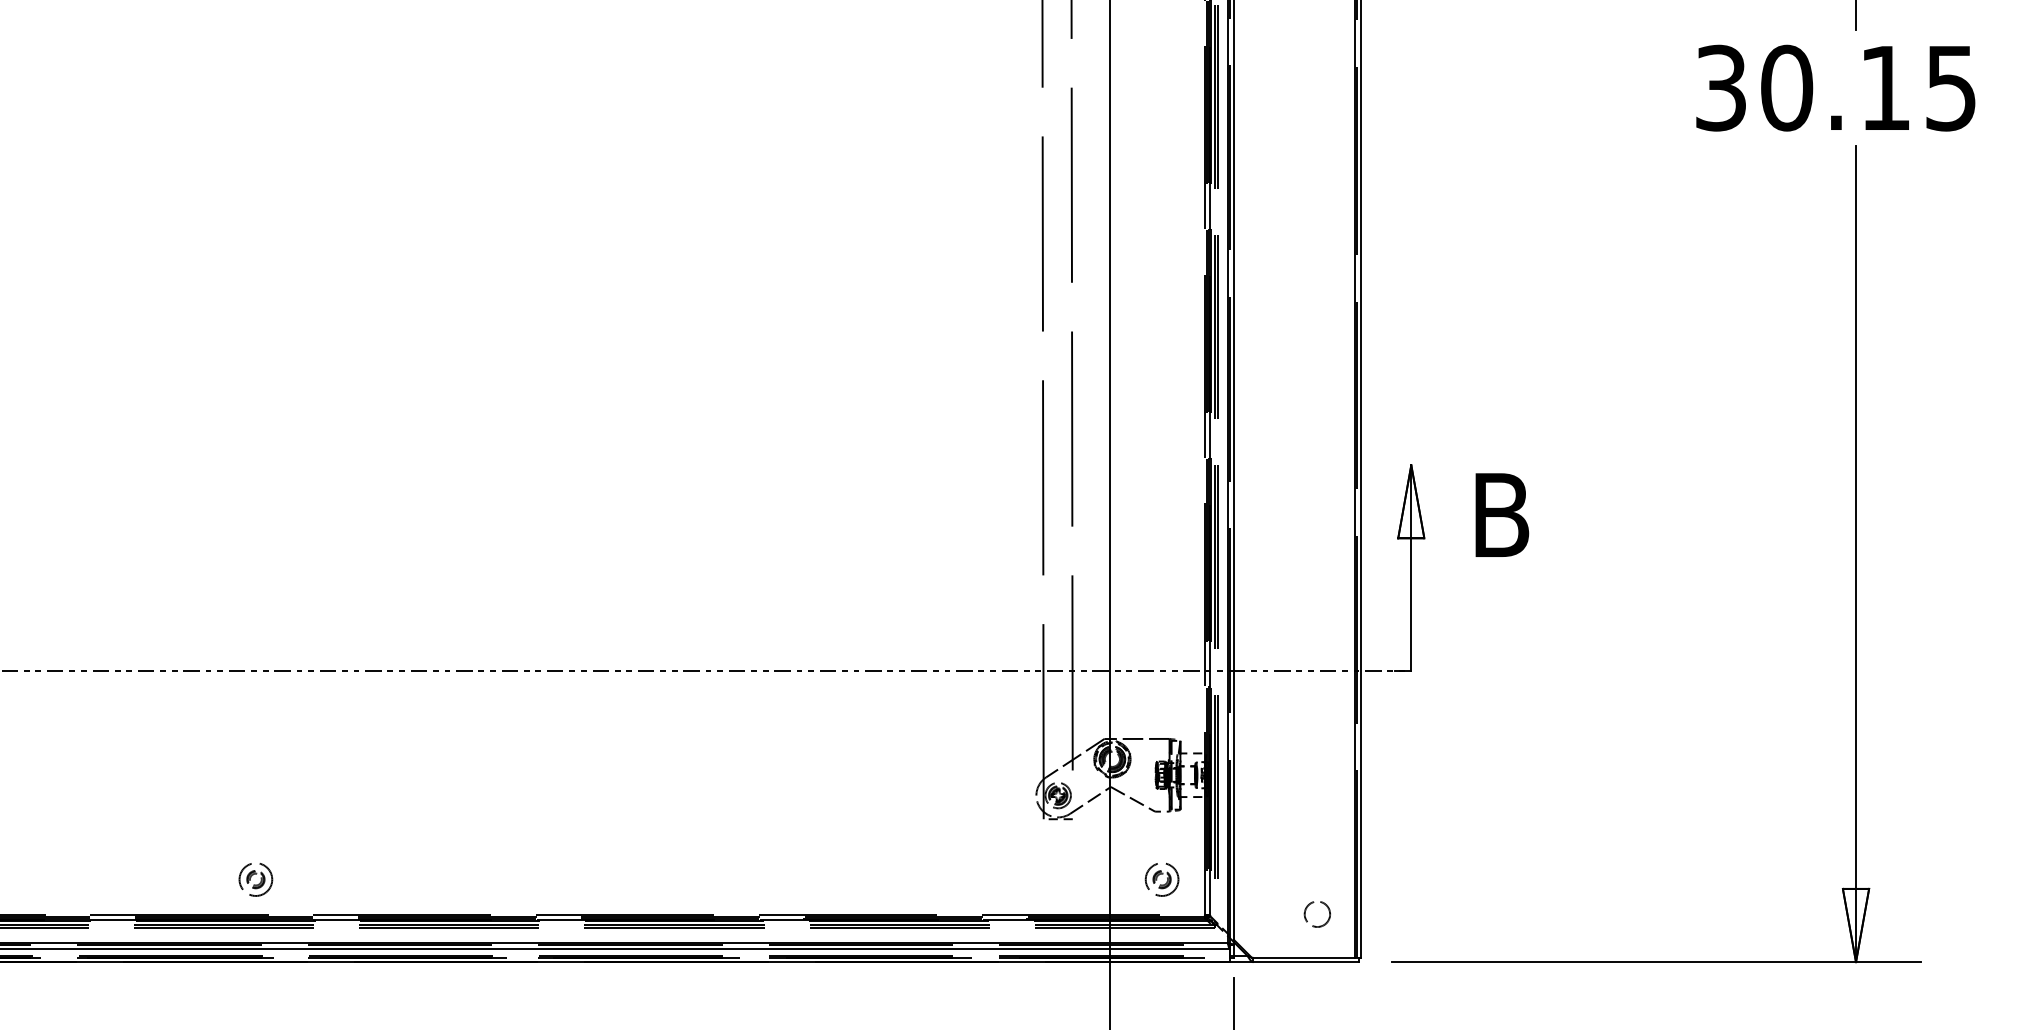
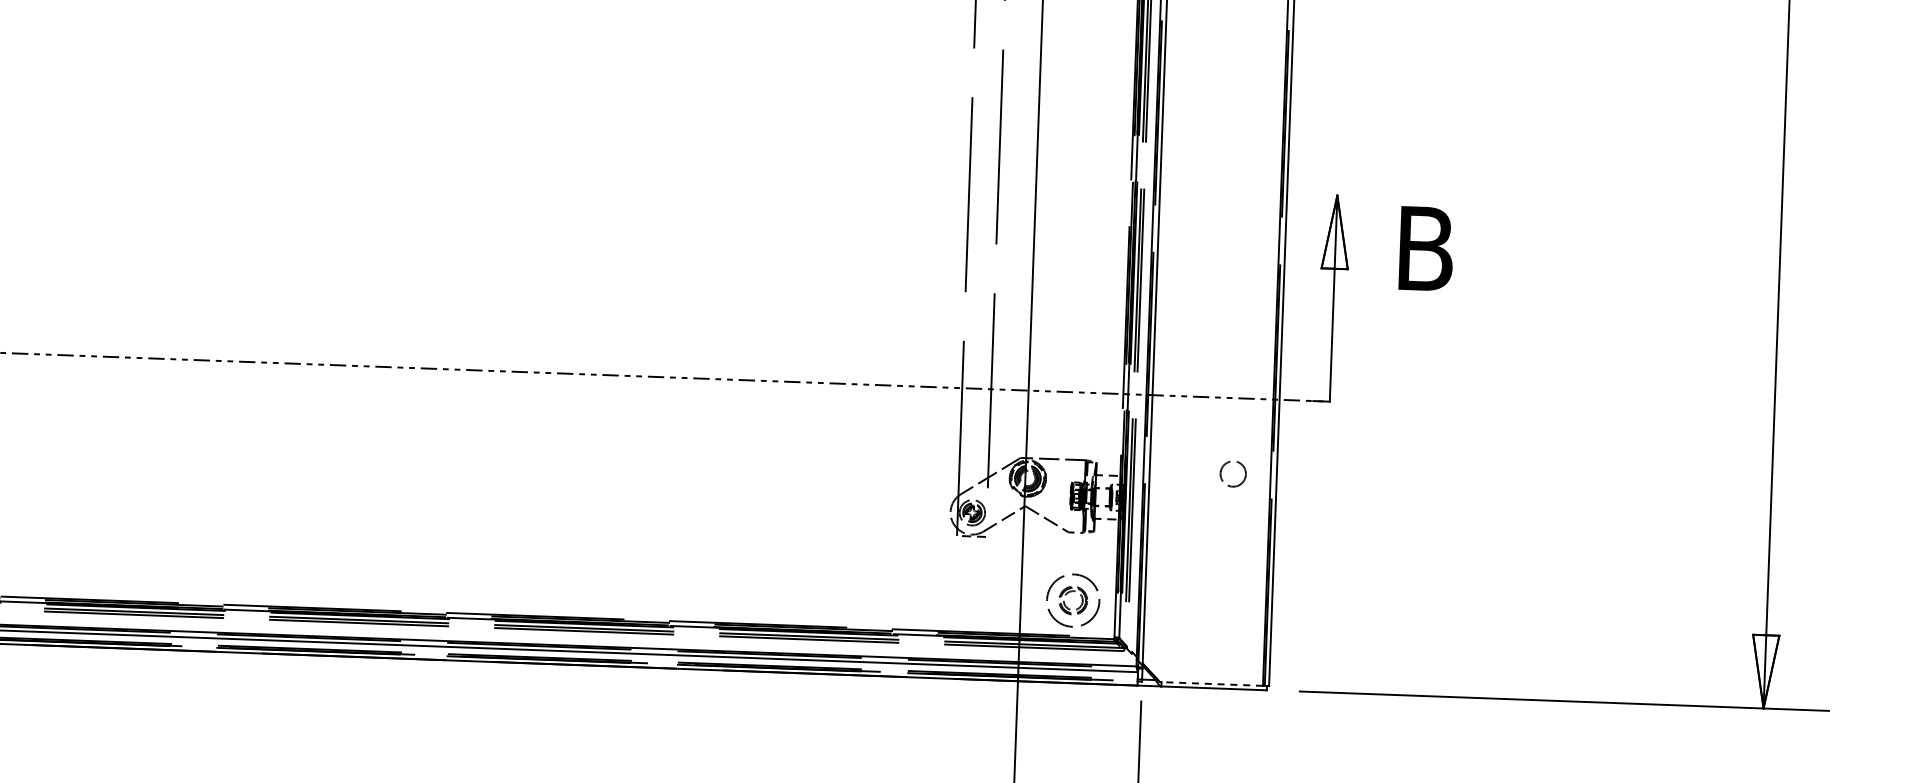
part: (255, 879) -> (167, 567), removed
part: (1161, 879) -> (1072, 600), size x1.6
circle: (1316, 914) -> (1232, 474), moved
line: (1302, 957) -> (1210, 683), solid -> dashed

